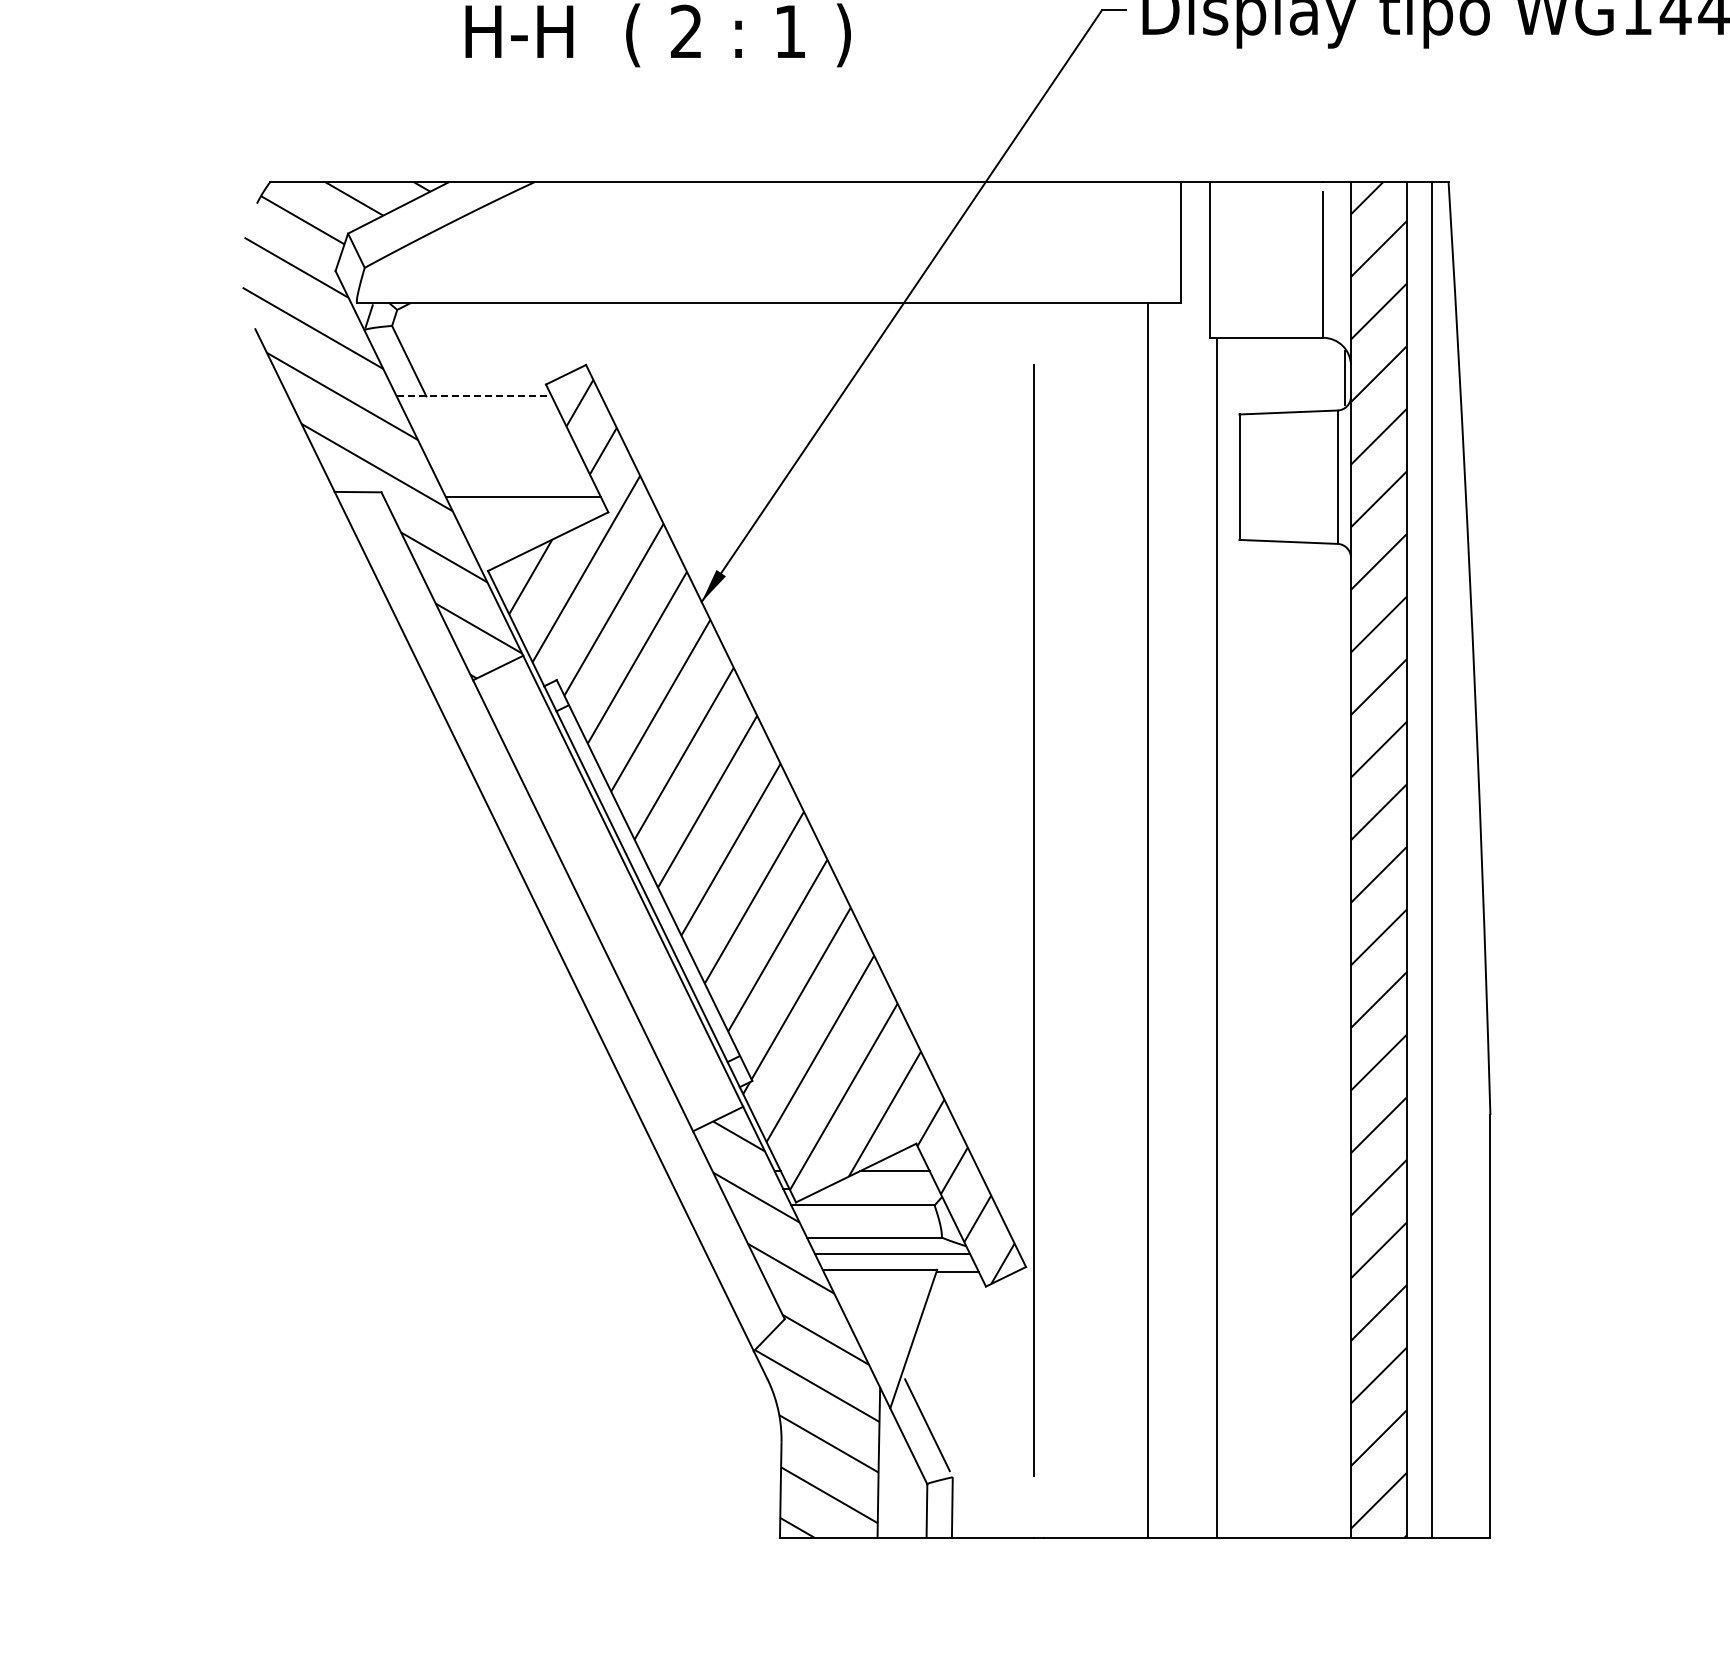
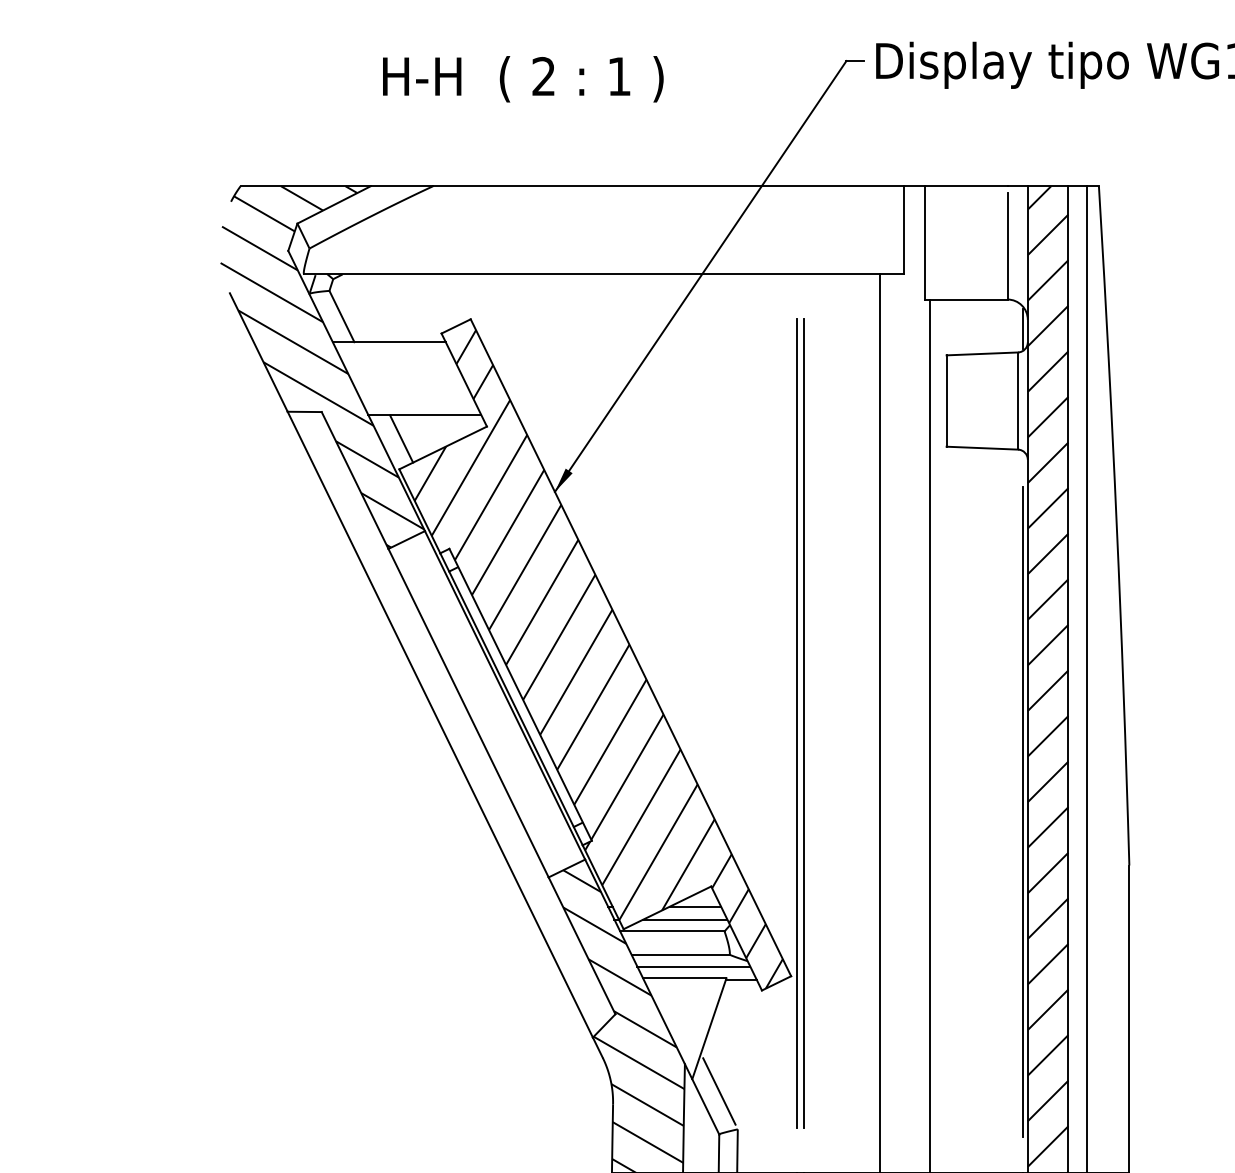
line: (474, 396) -> (389, 342), dashed -> solid
line: (490, 528) -> (401, 438), added
line: (1043, 919) -> (803, 723), added
line: (1344, 1041) -> (1023, 812), added
line: (880, 1189) -> (685, 919), added

